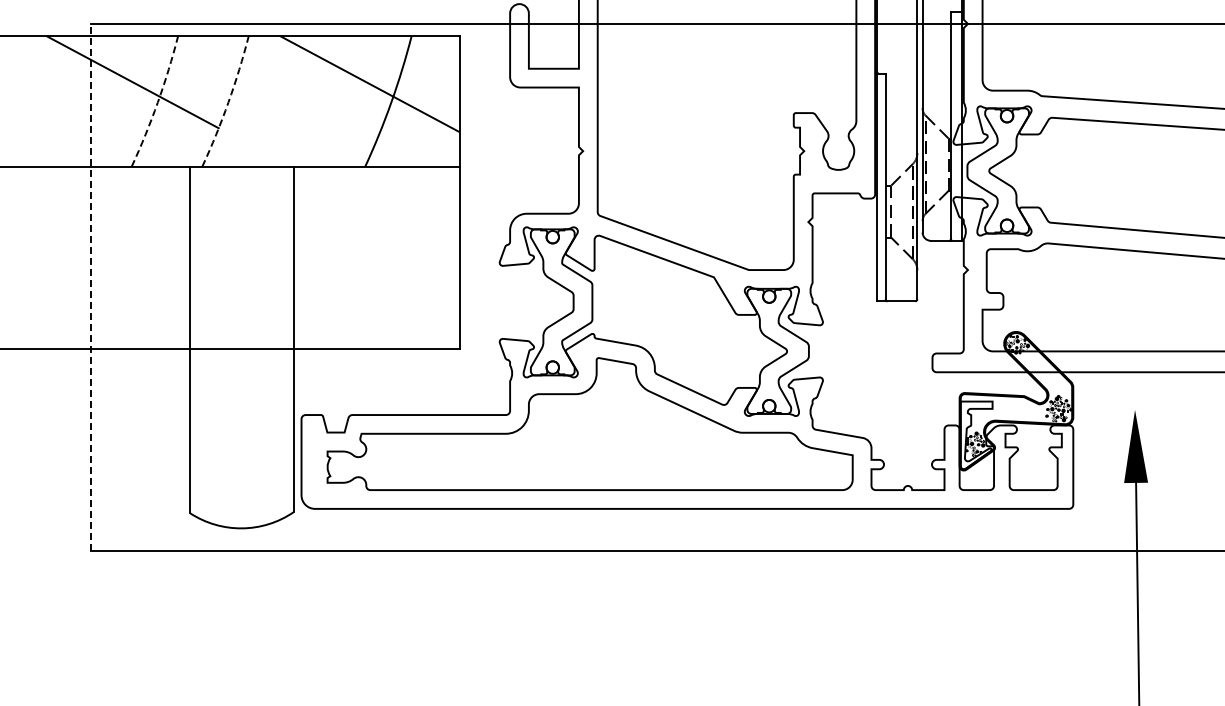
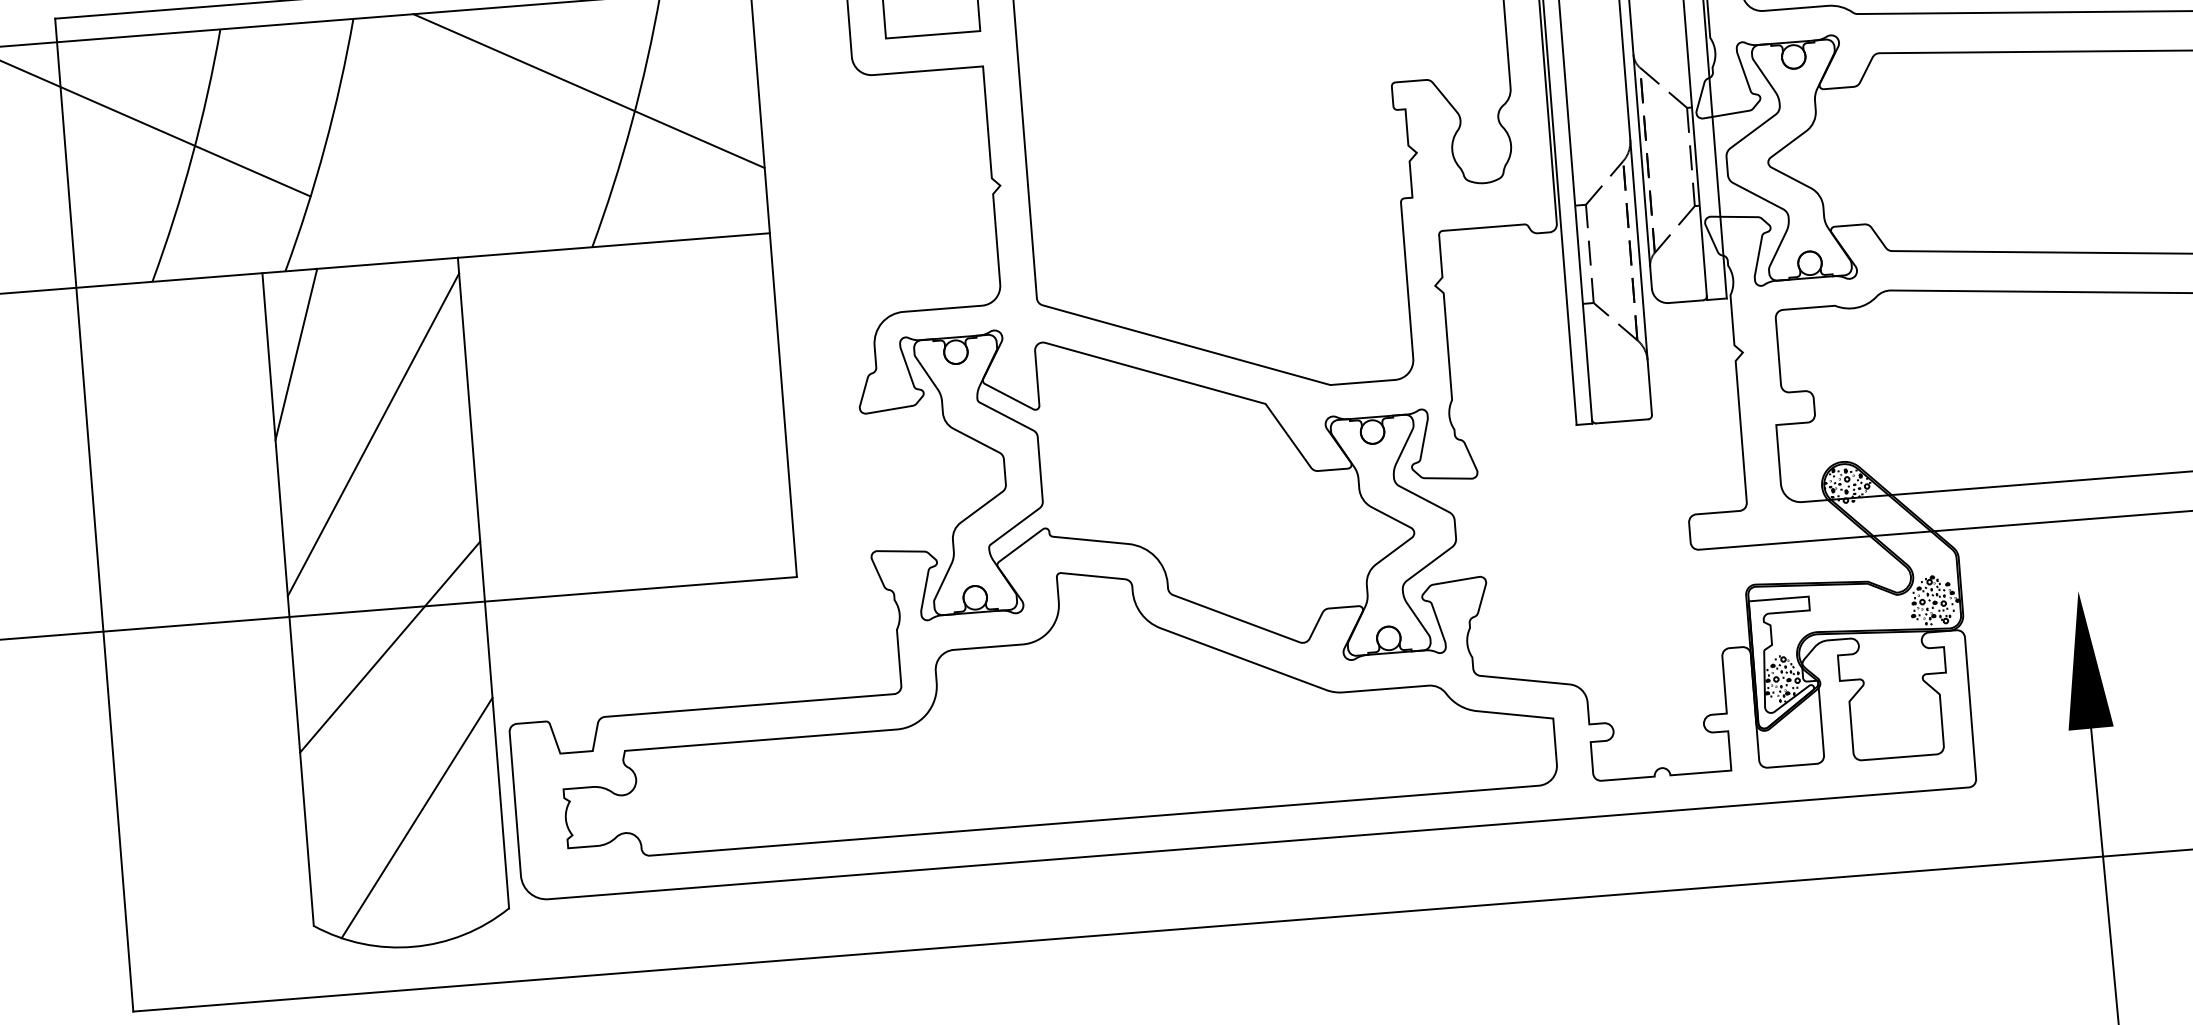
arc: (157, 102) -> (191, 157), dashed -> solid
arc: (228, 102) -> (325, 146), dashed -> solid
line: (204, 210) -> (295, 353), added
line: (241, 256) -> (372, 434), added
line: (91, 287) -> (94, 515), dashed -> solid
line: (241, 369) -> (389, 647), added
line: (248, 460) -> (415, 817), added

